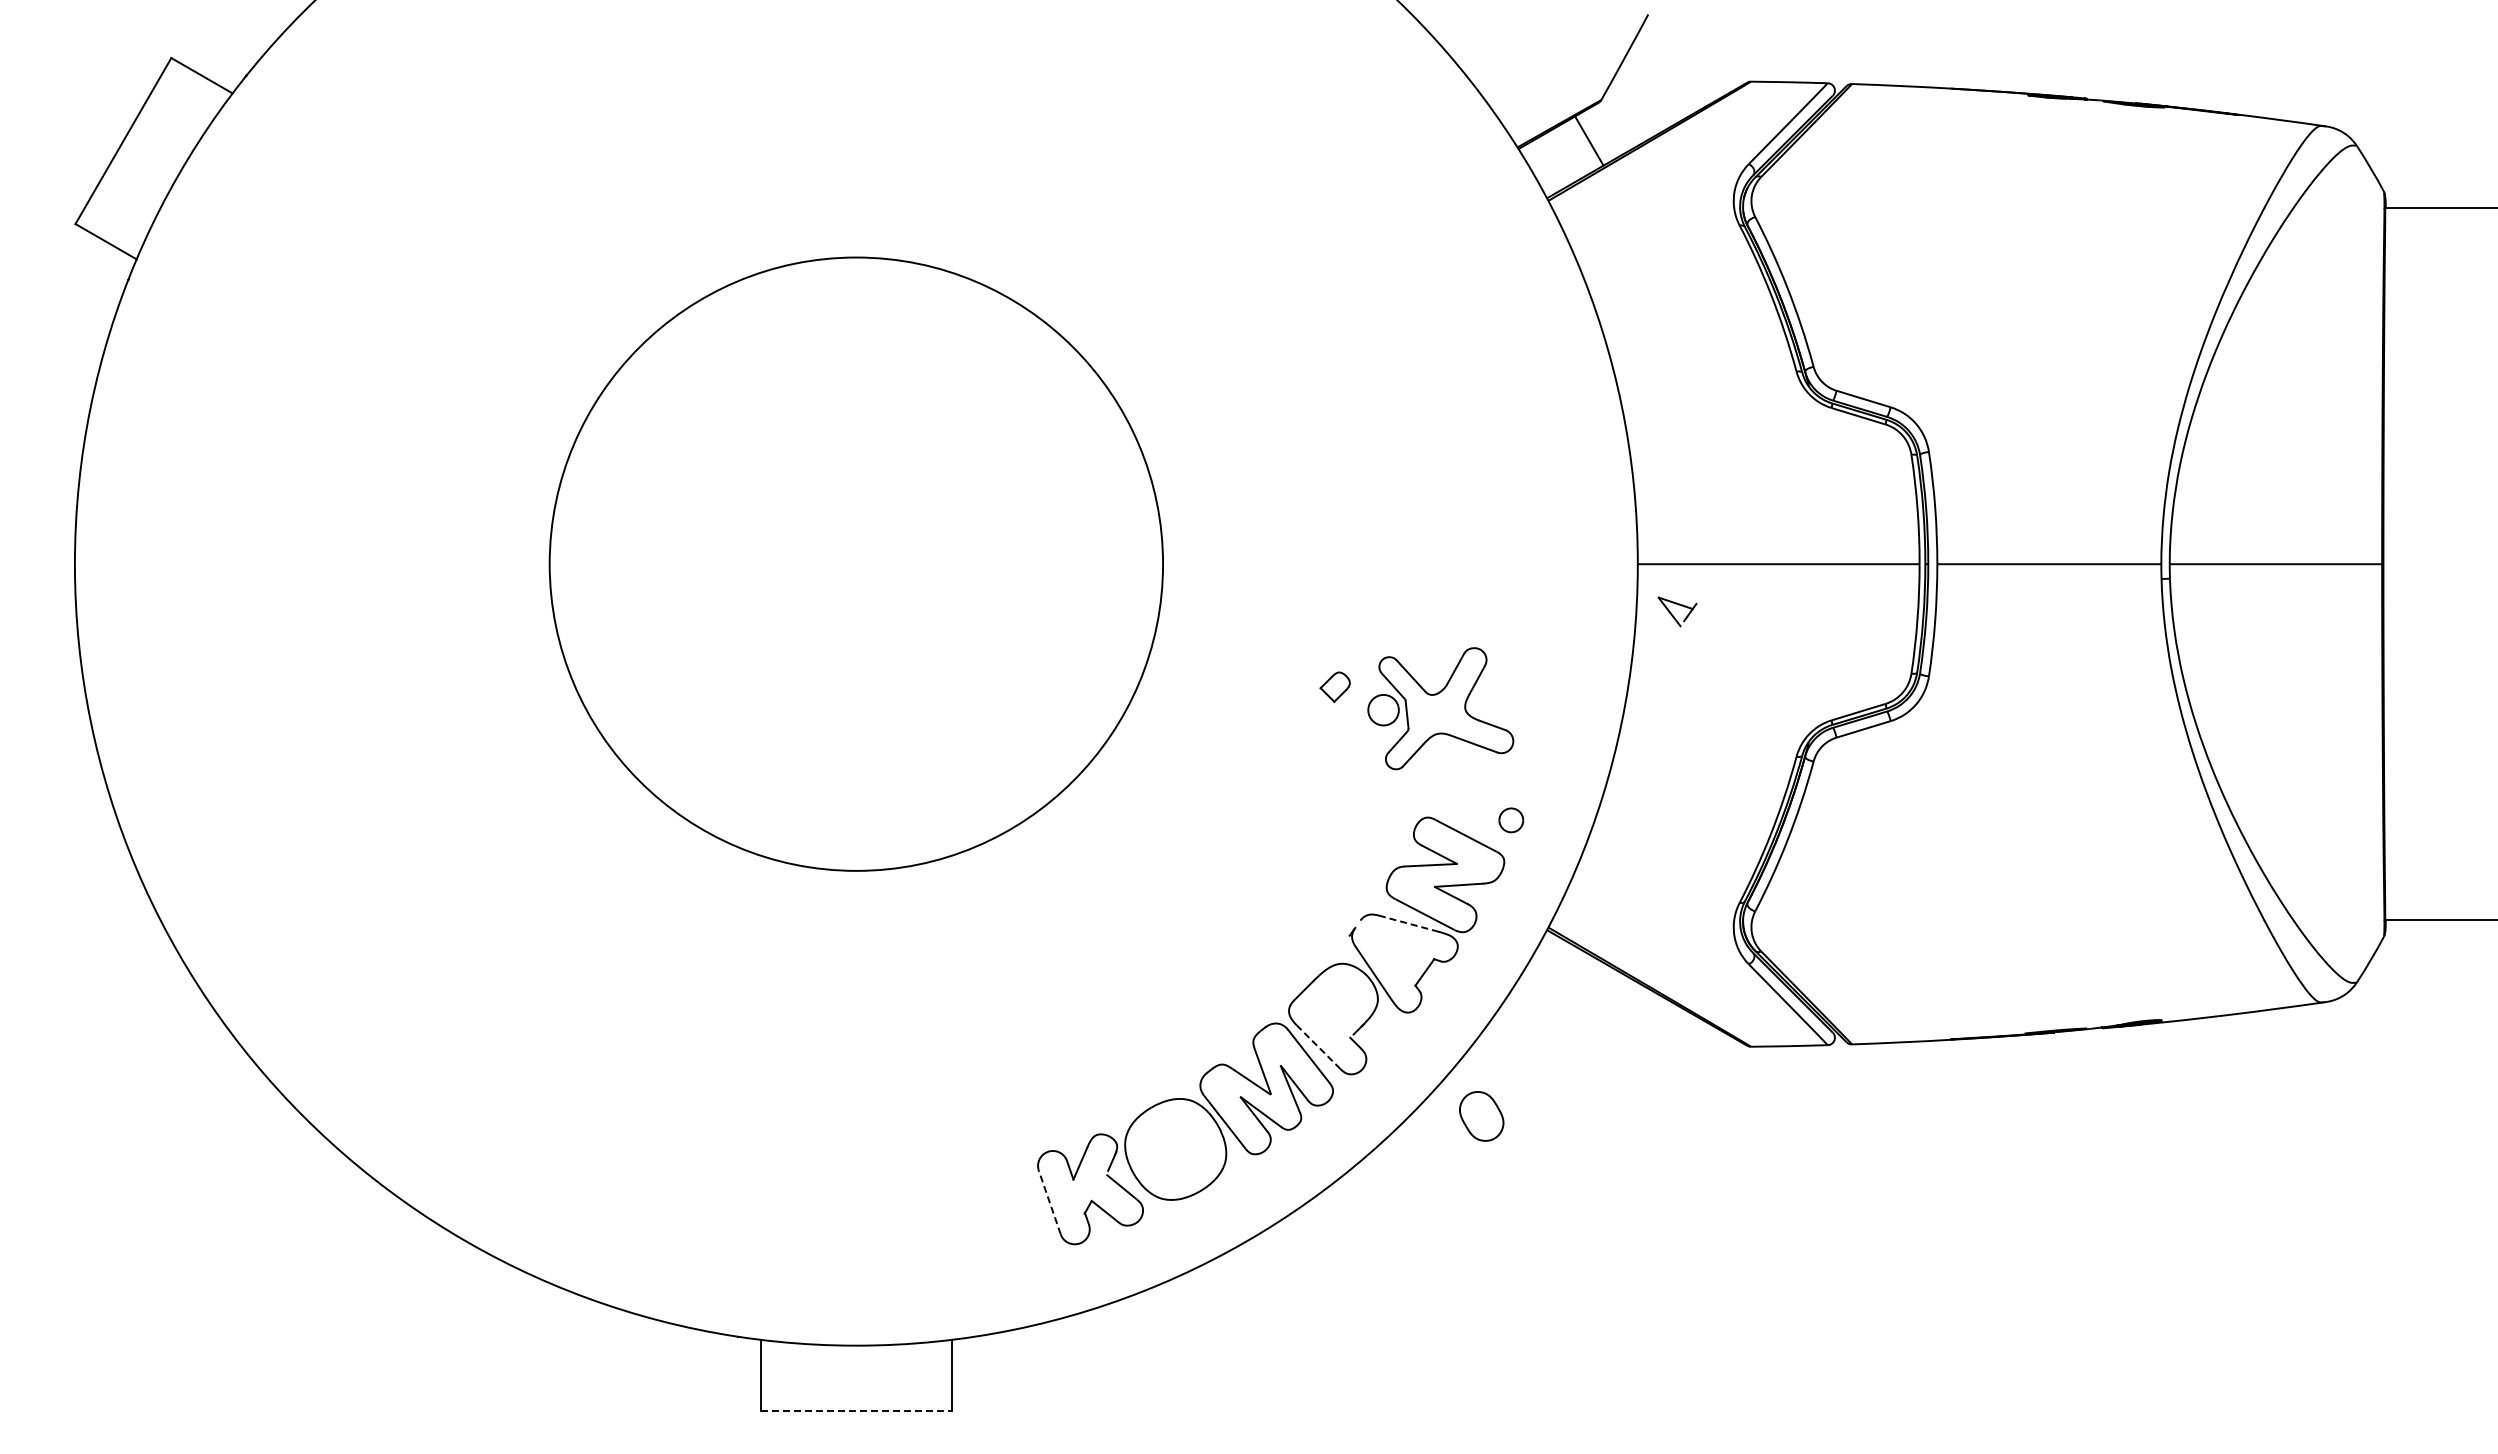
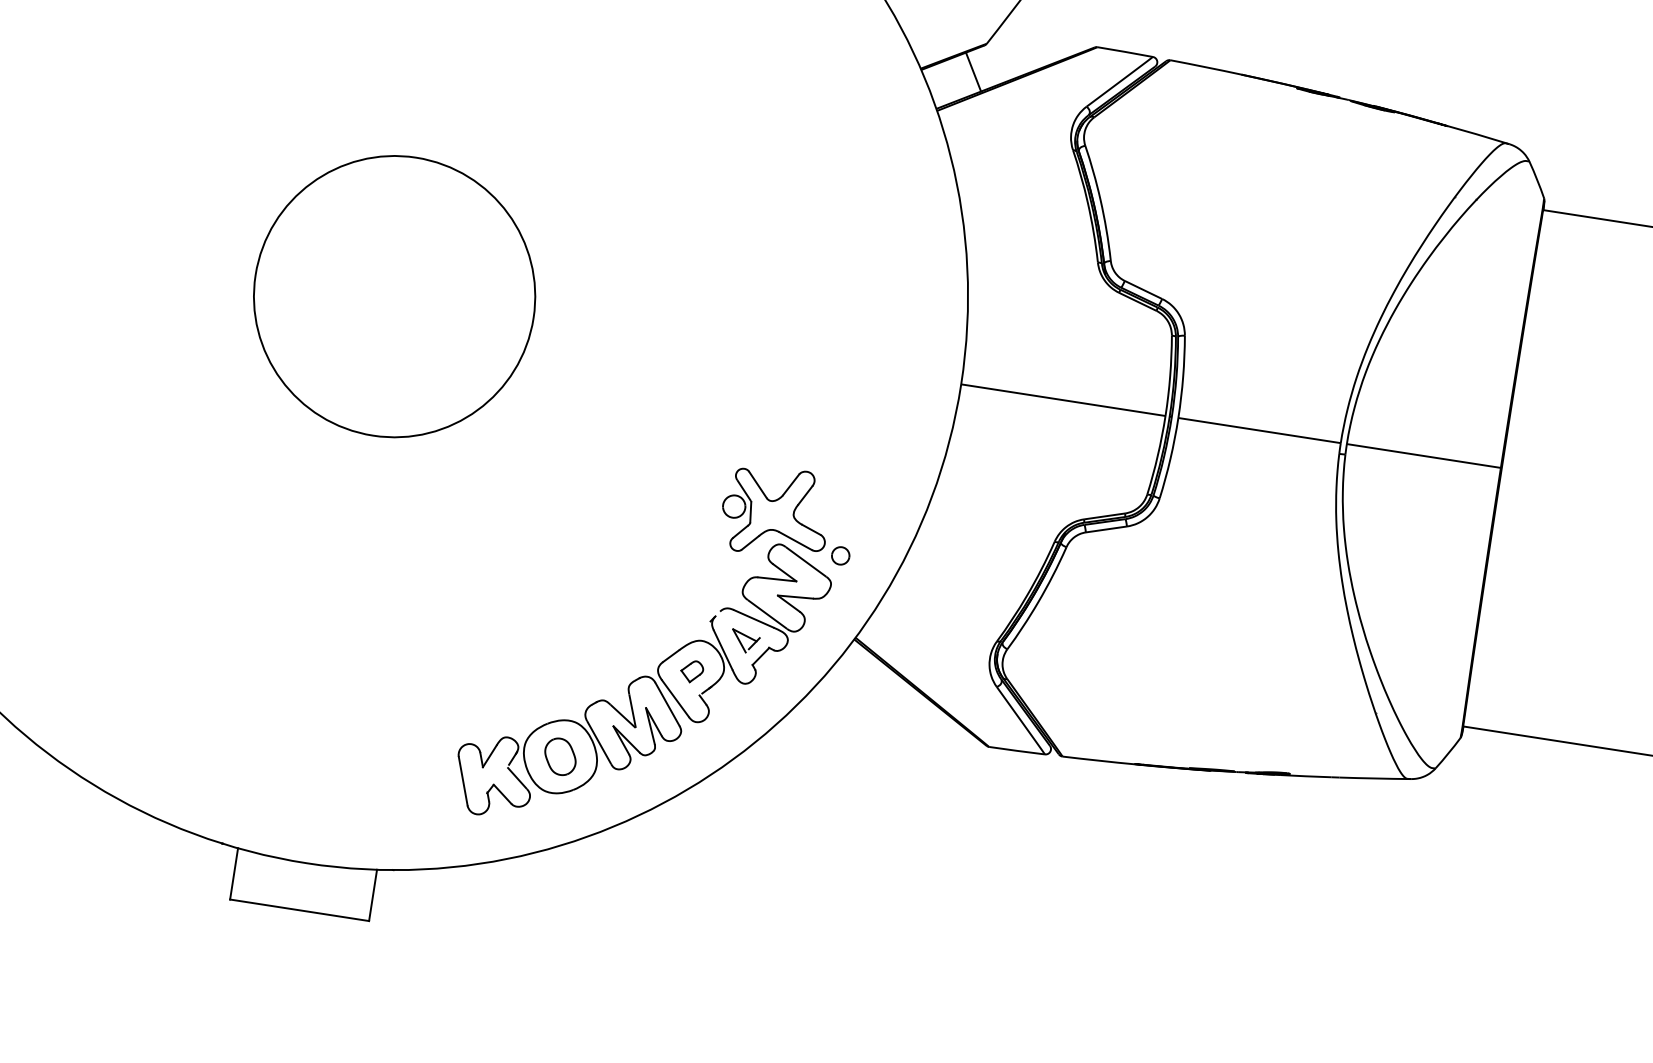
circle: (856, 563) -> (394, 296), size x0.62
part: (1677, 611) -> (745, 641), moved
part: (1334, 686) -> (691, 671), moved
part: (1440, 708) -> (775, 511), moved
line: (1407, 923) -> (753, 619), dashed -> solid
line: (1318, 1047) -> (675, 698), dashed -> solid
part: (1481, 1116) -> (560, 756), moved
line: (1049, 1202) -> (462, 781), dashed -> solid
line: (856, 1410) -> (299, 910), dashed -> solid

